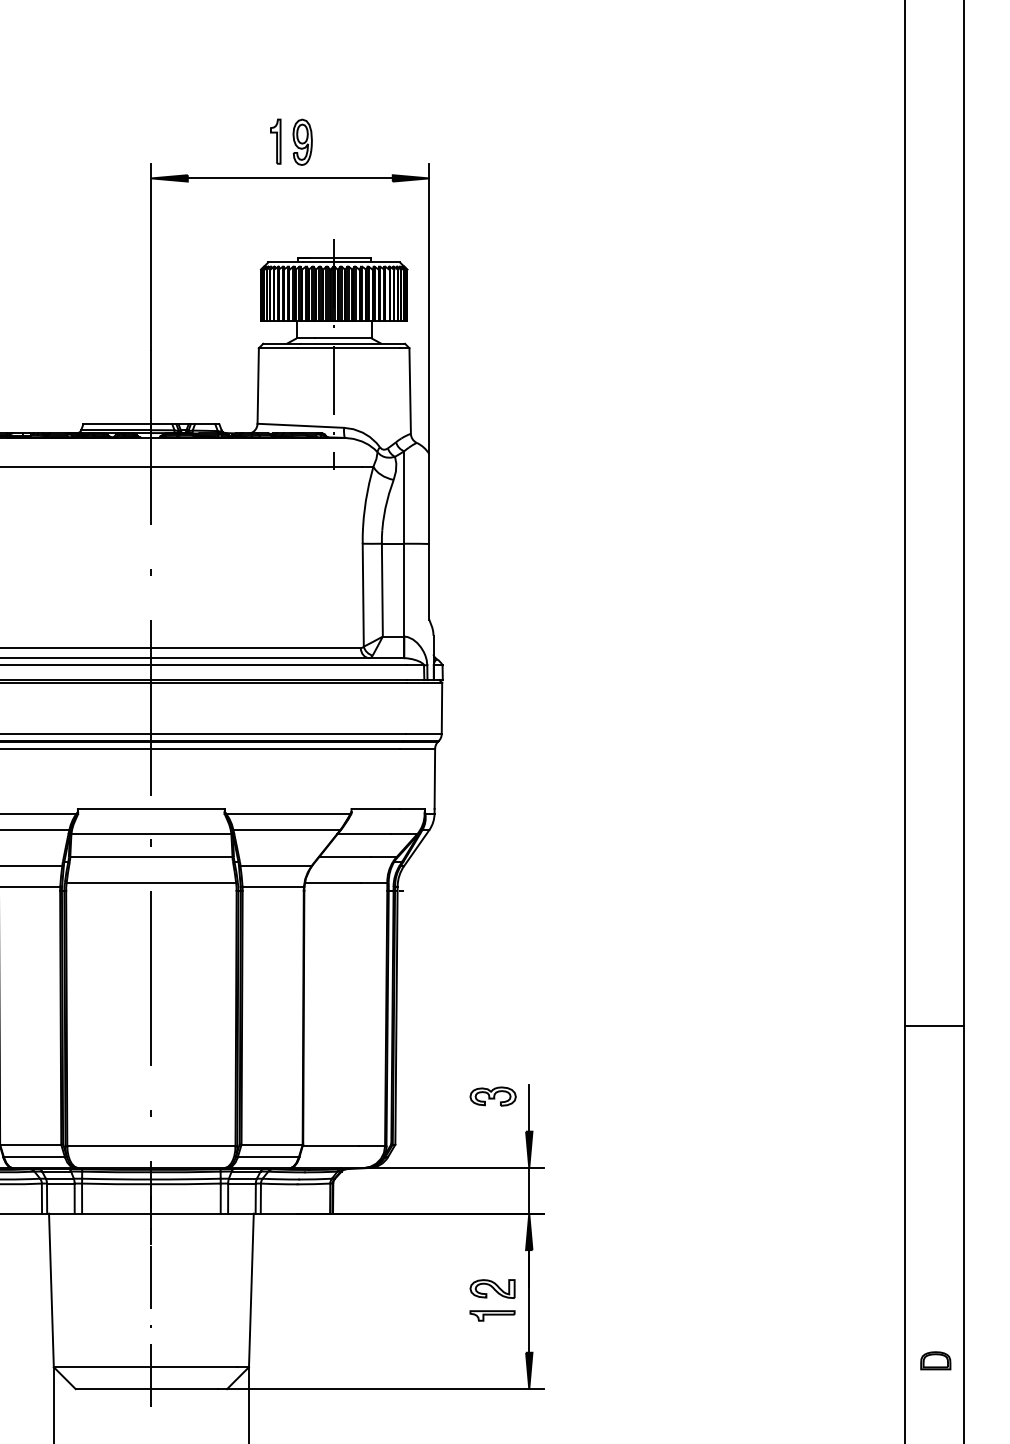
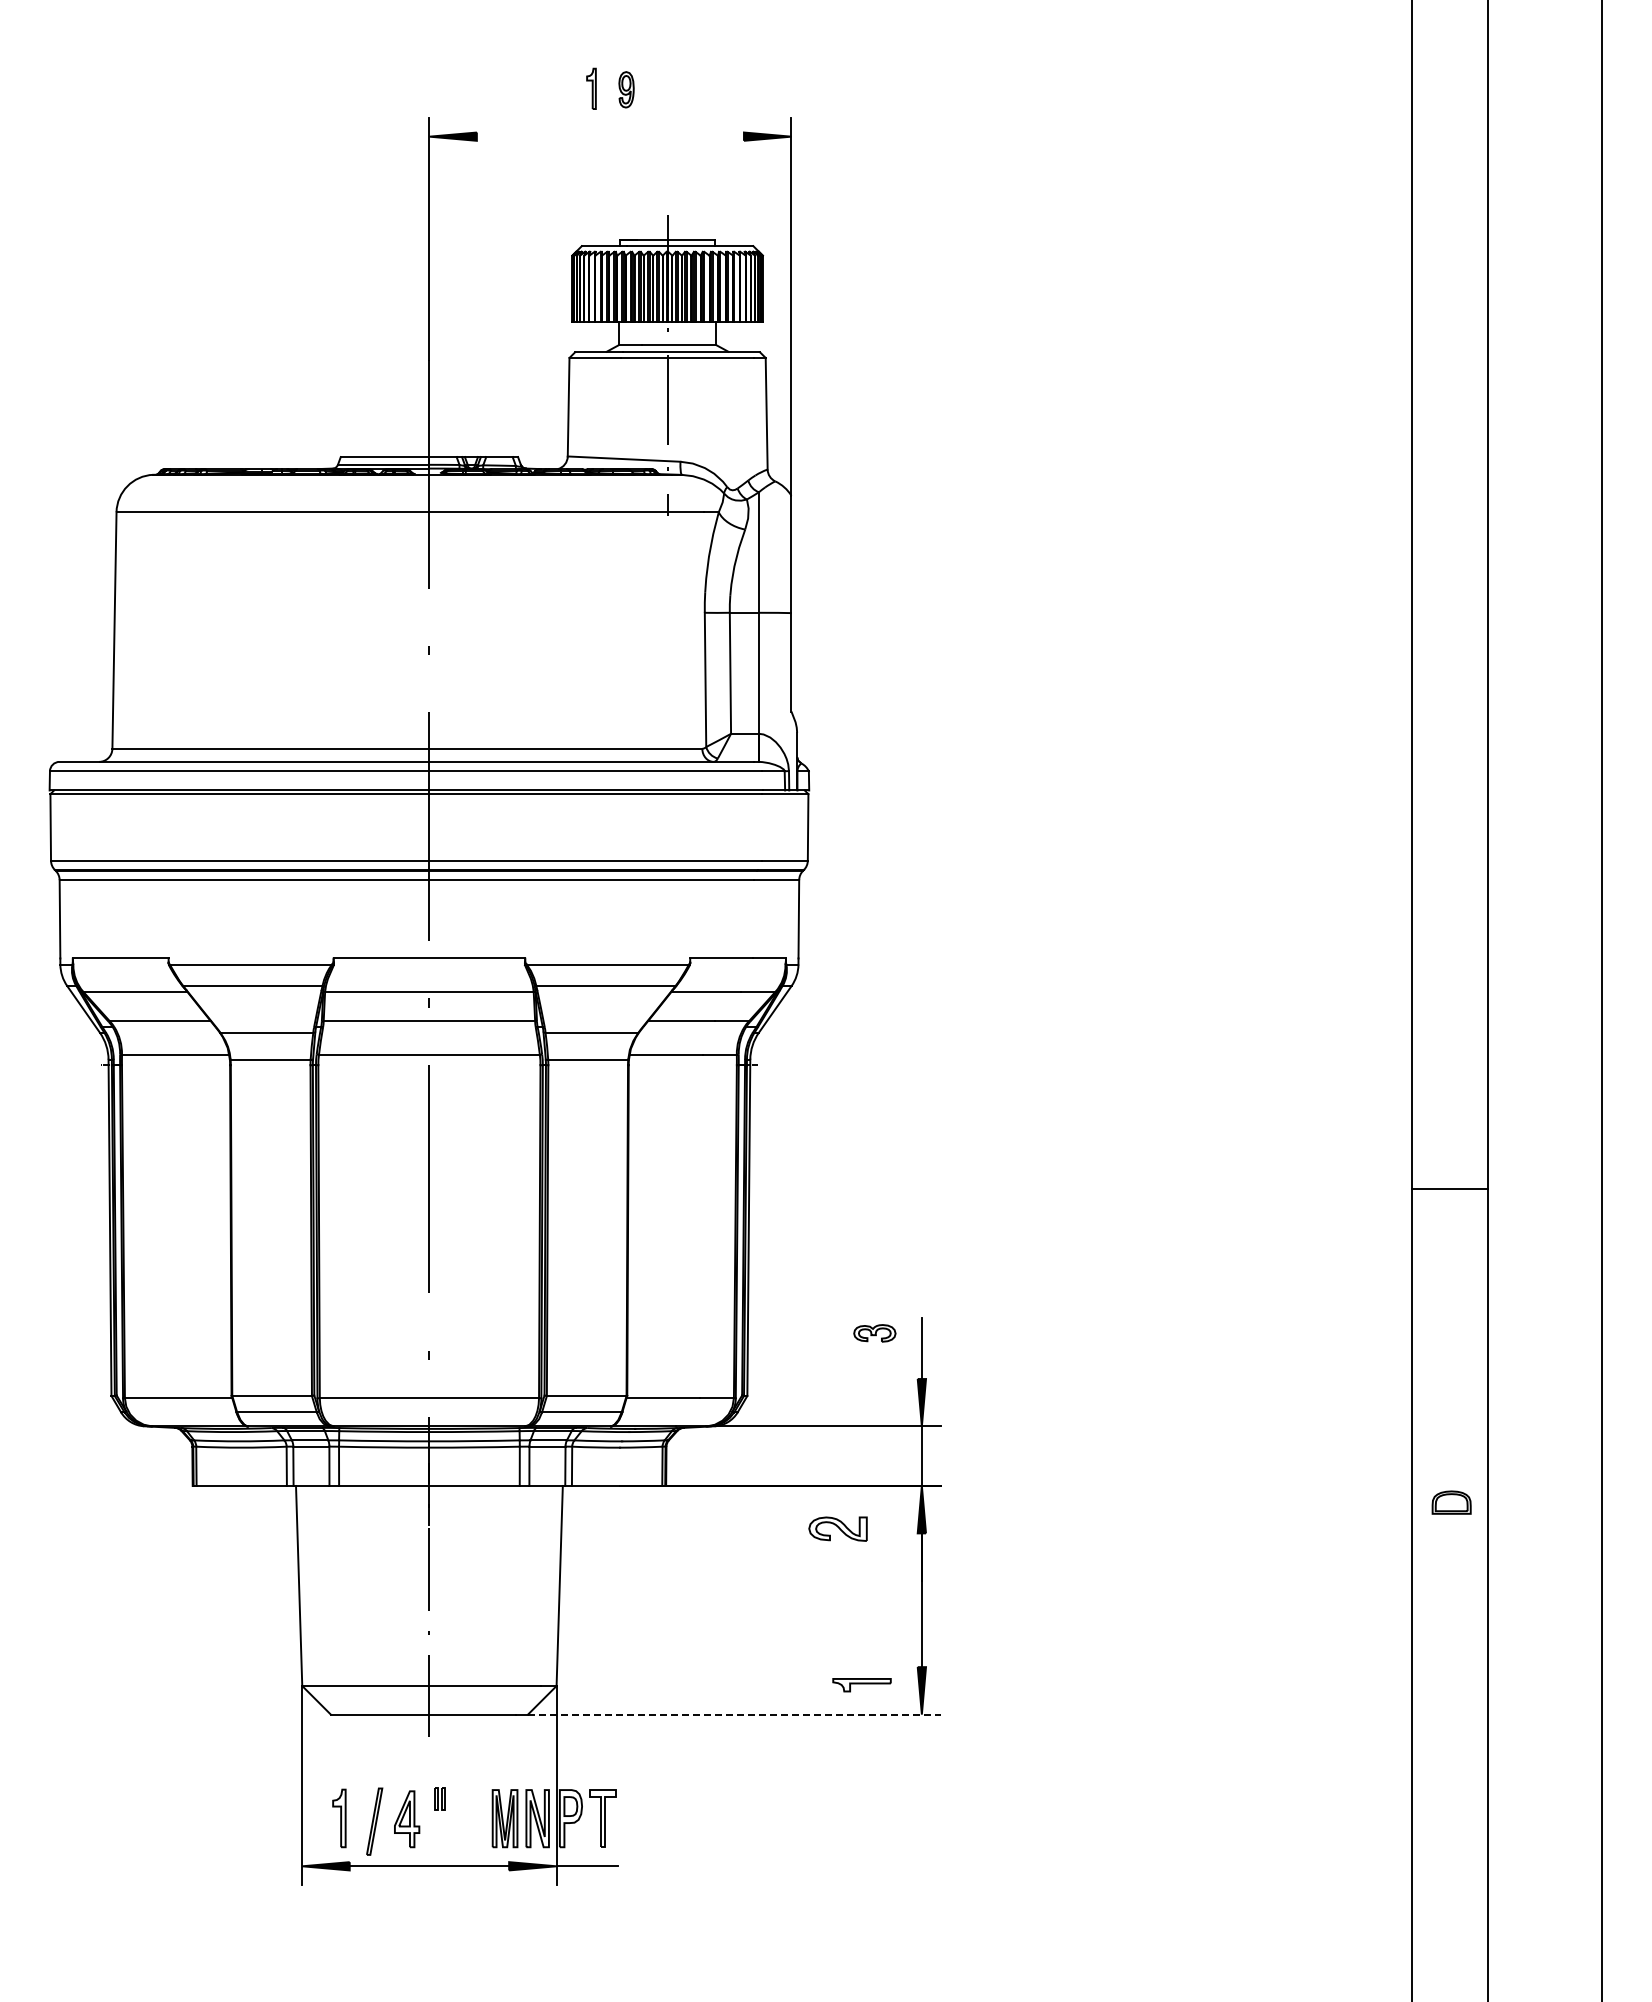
part: (275, 141) -> (591, 88), size x0.7
part: (302, 142) -> (626, 89), size x0.6
line: (289, 178) -> (609, 136), removed
line: (934, 1026) -> (1449, 1189), moved
part: (492, 1096) -> (874, 1333), size x0.7
part: (492, 1288) -> (837, 1528), moved
part: (492, 1316) -> (861, 1685), moved
part: (935, 1360) -> (1451, 1502), moved
line: (385, 1389) -> (734, 1714), solid -> dashed

